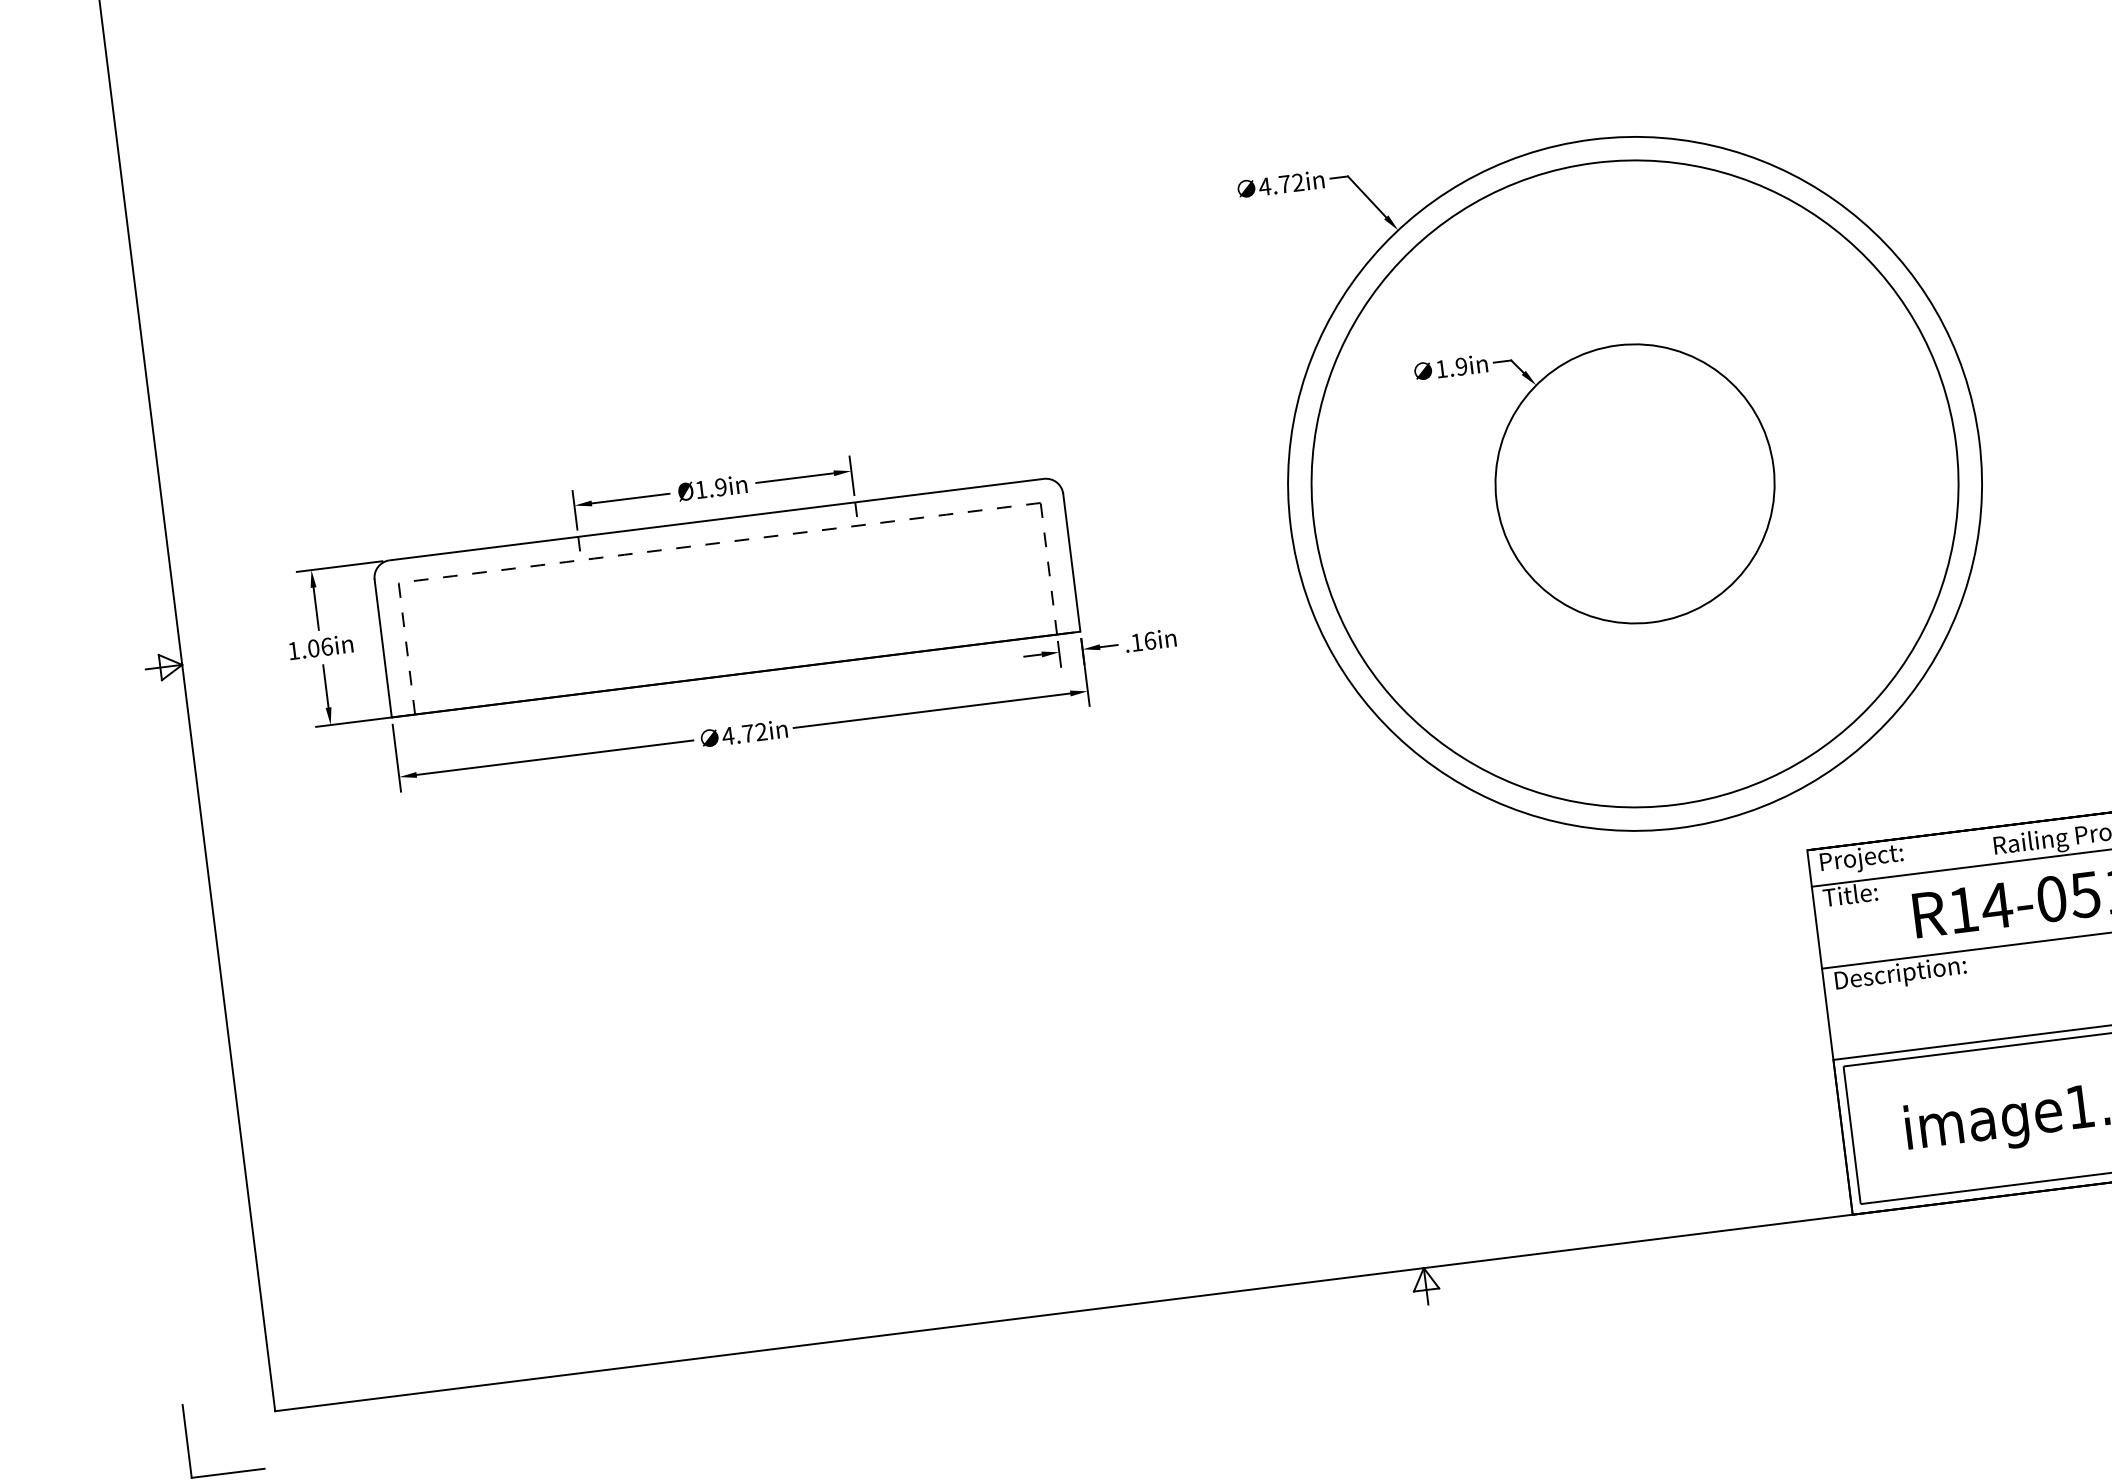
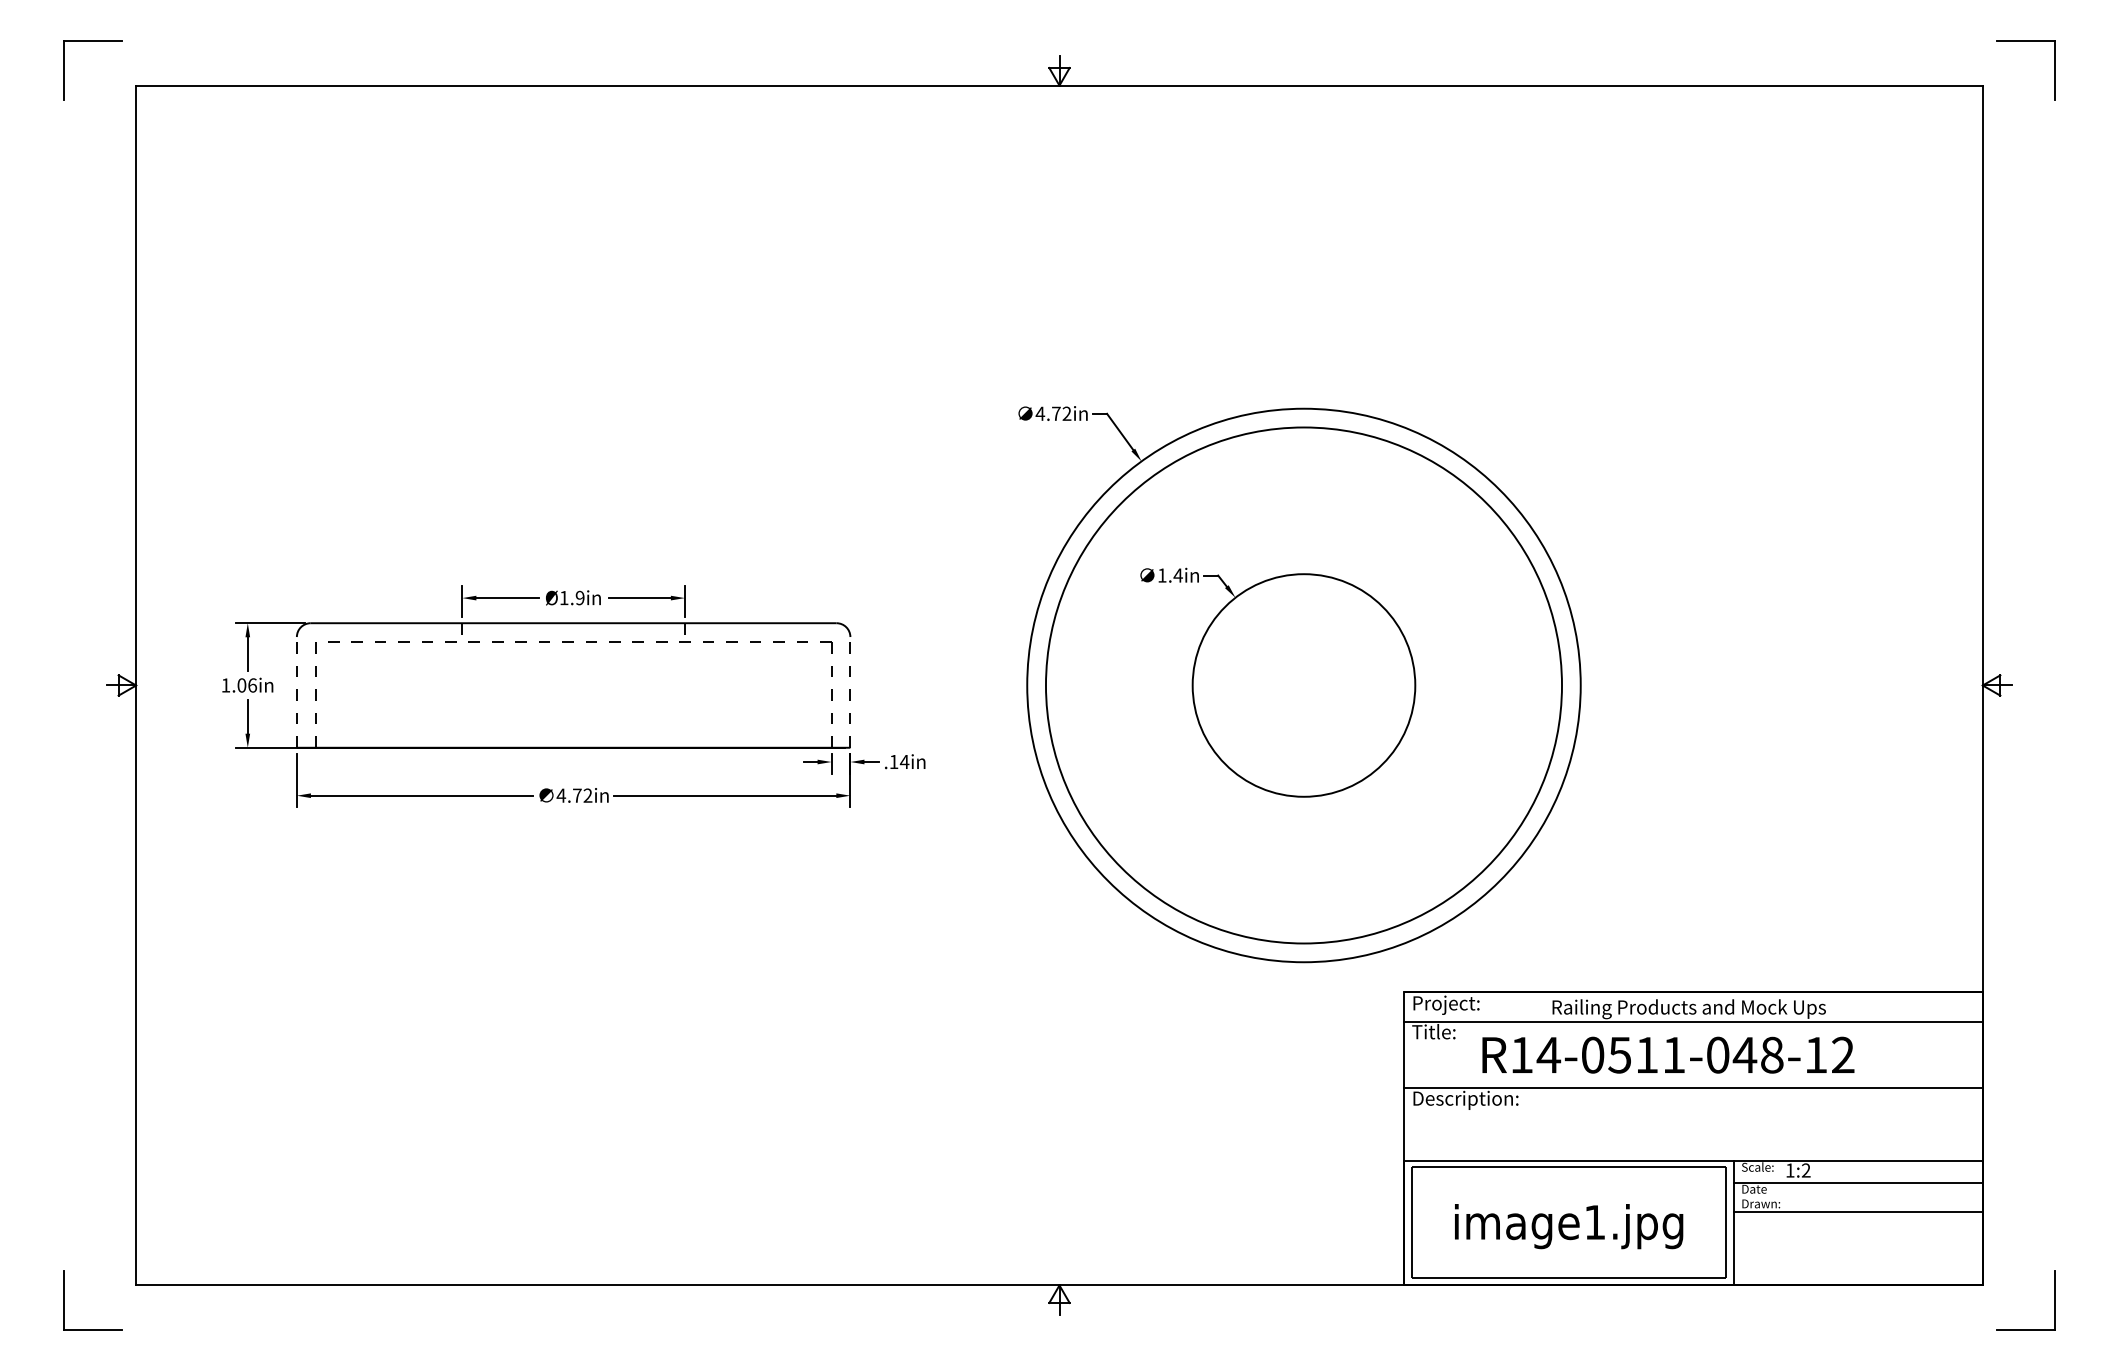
text: (1460, 366) -> (1177, 575), 1.9in -> 1.4in
line: (1071, 561) -> (850, 691), solid -> dashed
text: (1149, 640) -> (904, 761), .16in -> .14in
line: (382, 647) -> (296, 691), solid -> dashed

